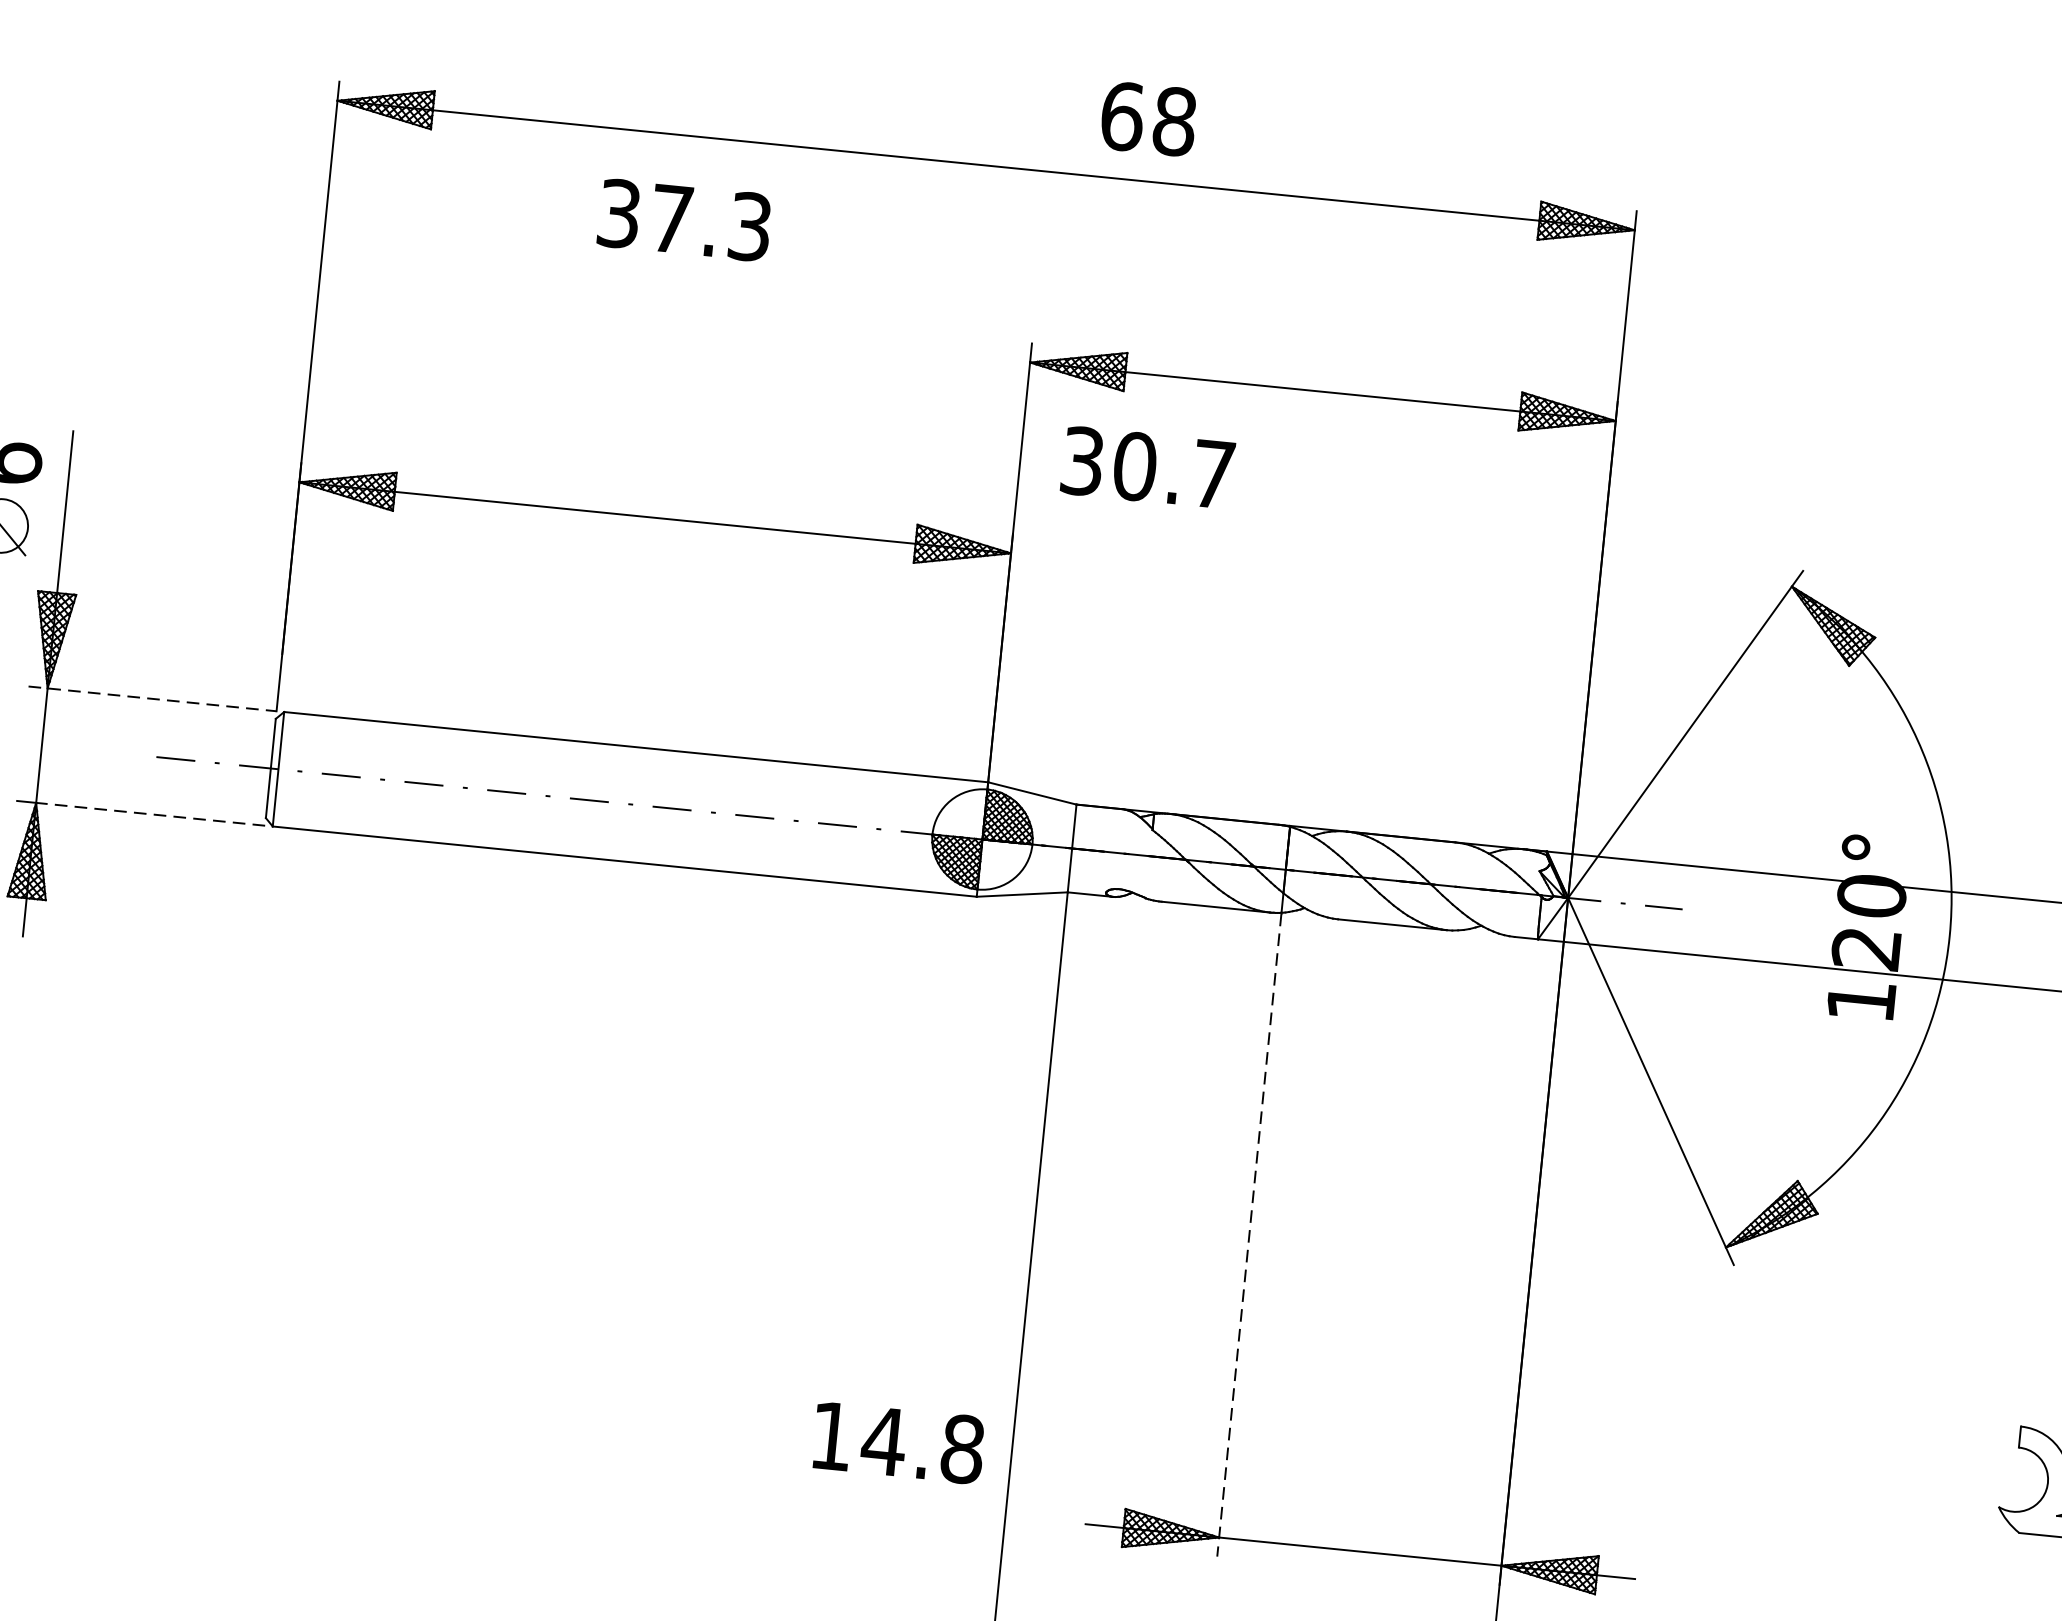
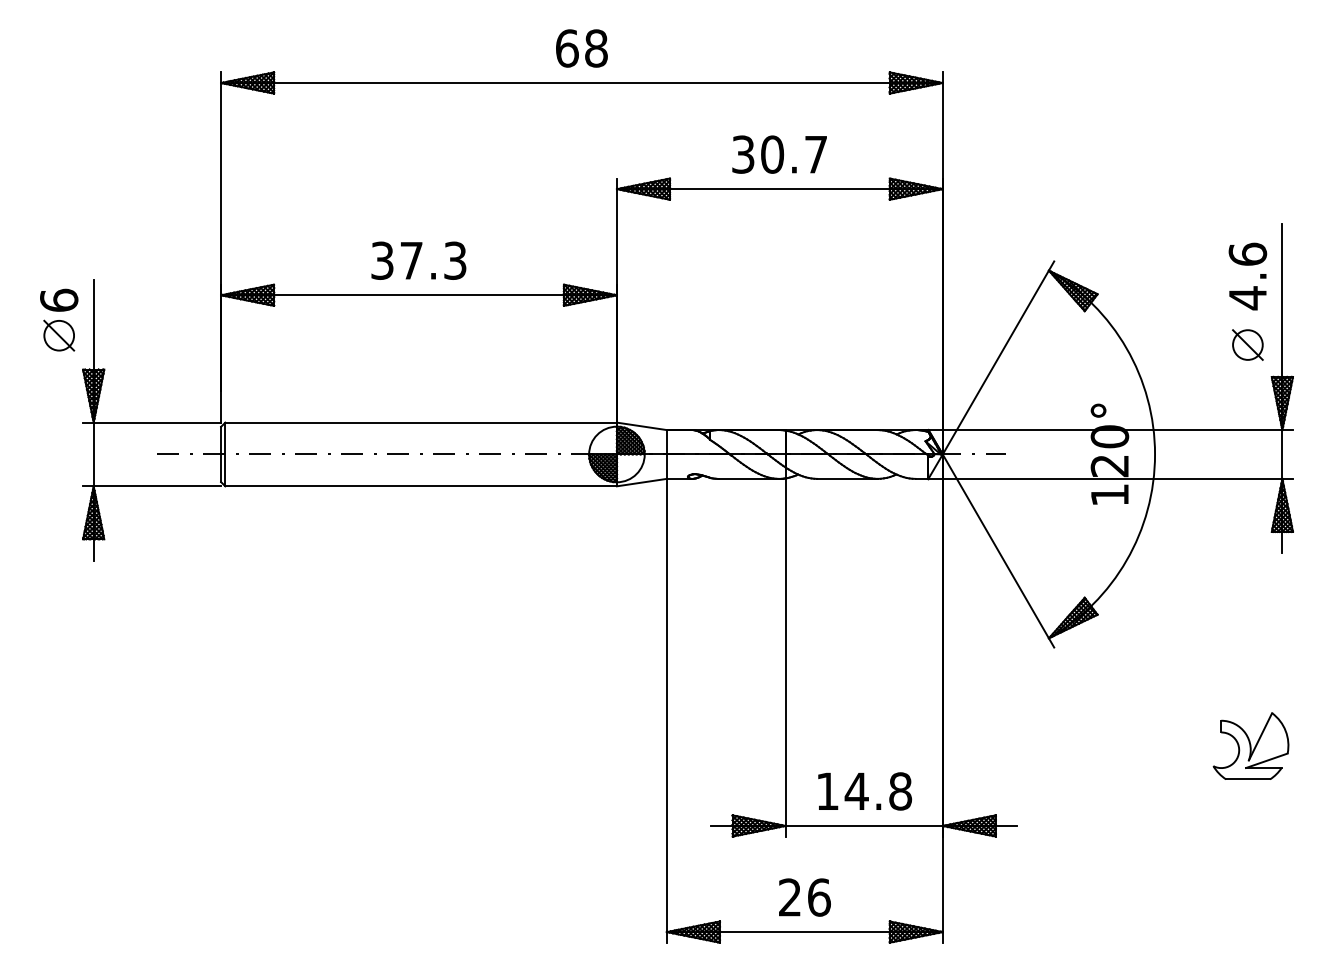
text: (1147, 118) -> (581, 48), moved
text: (684, 219) -> (418, 260), moved
text: (1147, 467) -> (779, 154), moved
line: (153, 698) -> (152, 422), dashed -> solid
line: (150, 814) -> (157, 486), dashed -> solid
line: (1249, 1234) -> (785, 657), dashed -> solid
text: (899, 1443) -> (865, 791), moved

